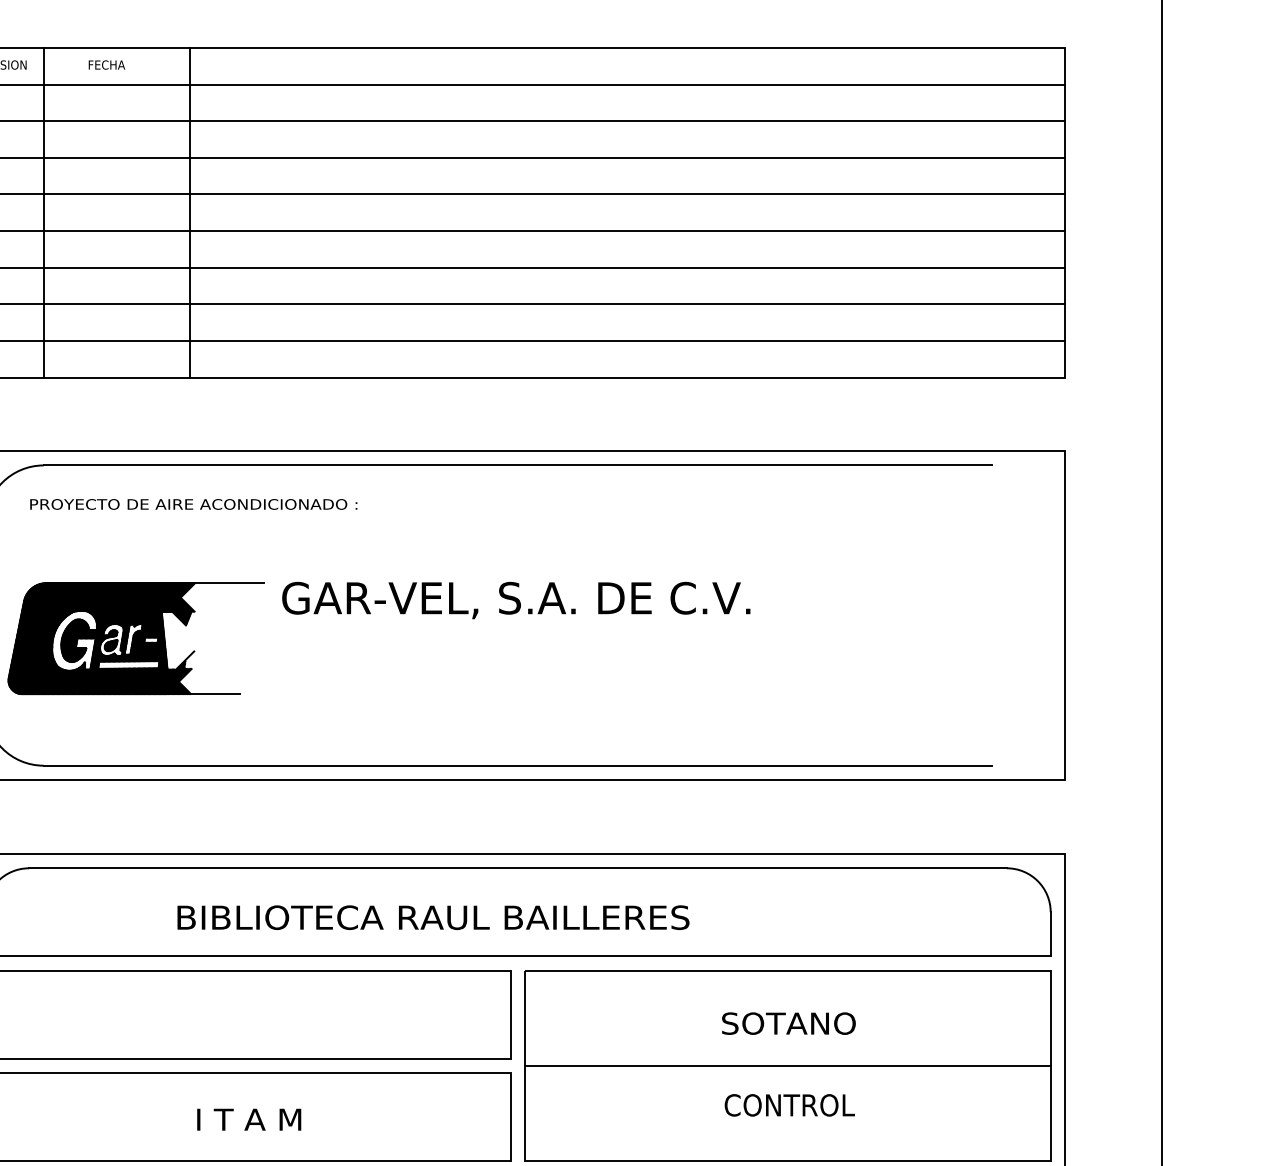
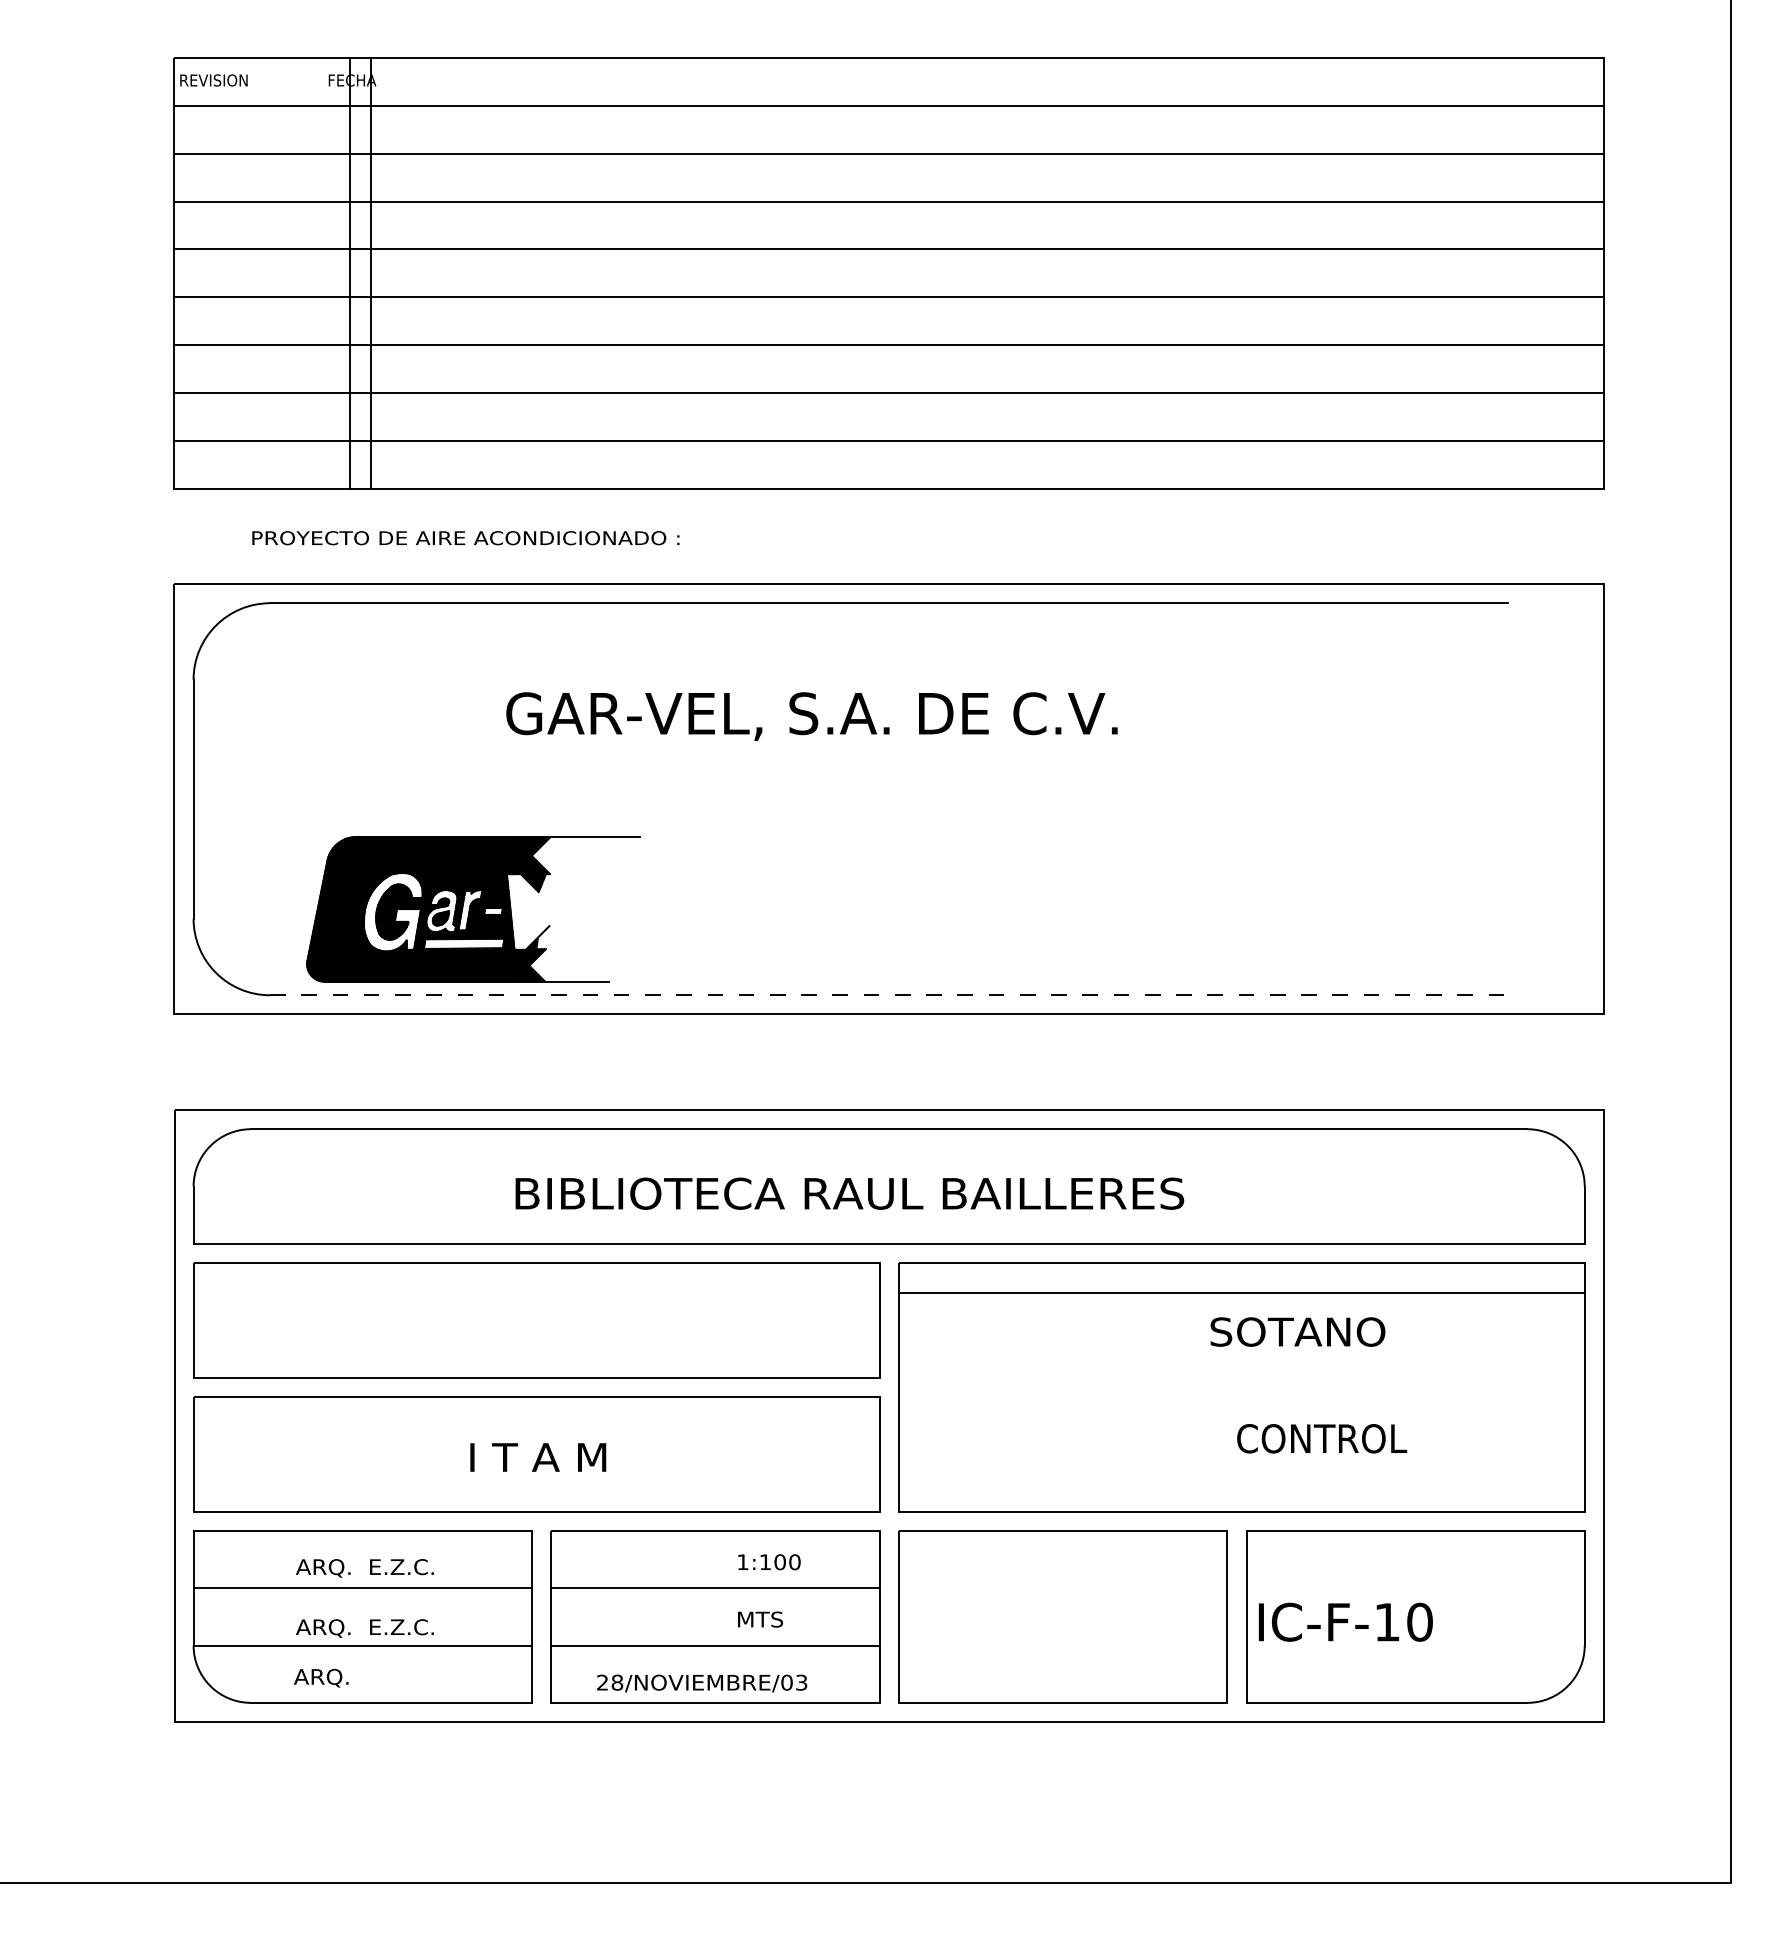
line: (44, 212) -> (350, 273), moved
line: (190, 212) -> (371, 273), moved
text: (193, 504) -> (465, 538), moved
text: (515, 600) -> (811, 716), moved
part: (136, 638) -> (473, 909), moved
line: (518, 765) -> (889, 995), solid -> dashed
text: (433, 917) -> (849, 1193), moved
text: (788, 1023) -> (1297, 1331), moved
line: (787, 1066) -> (1241, 1293), moved
text: (790, 1105) -> (1322, 1438), moved

